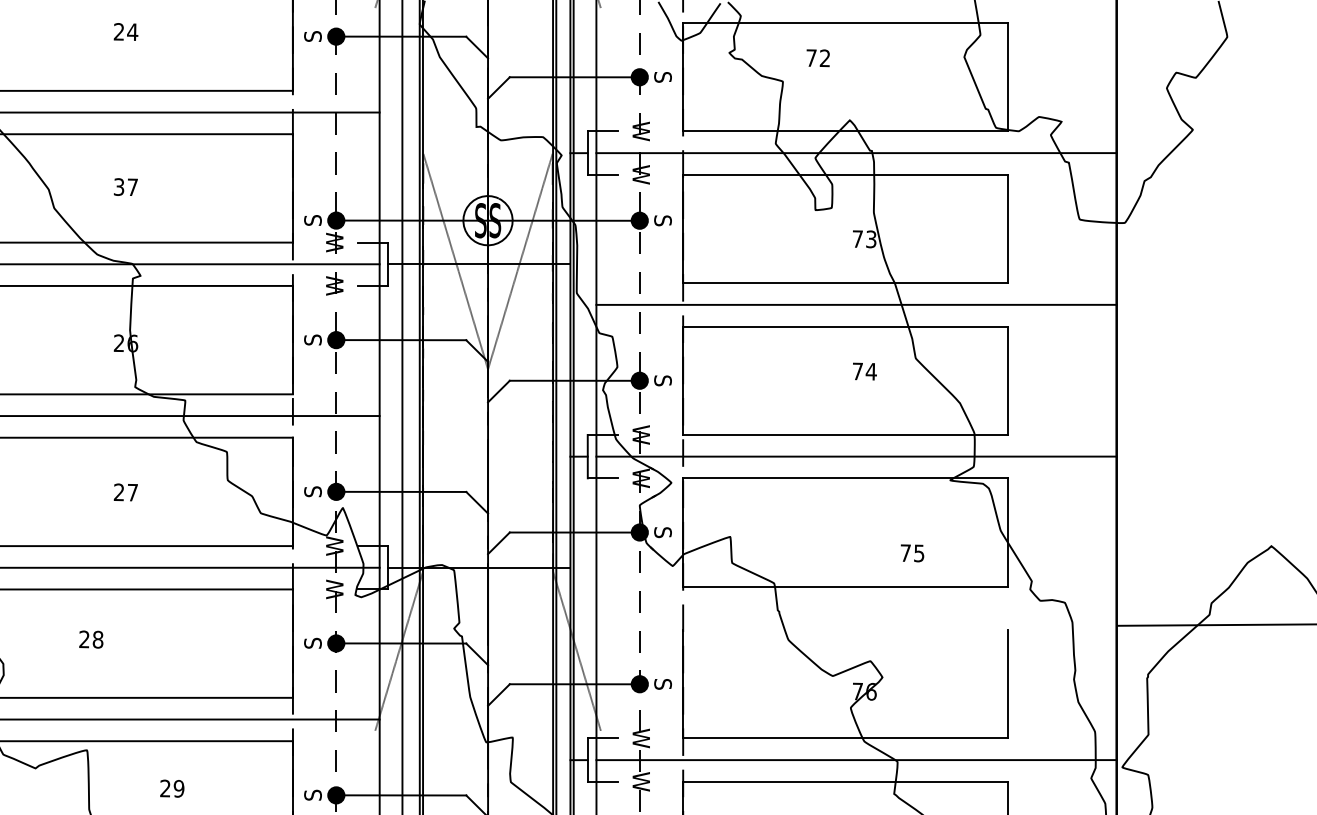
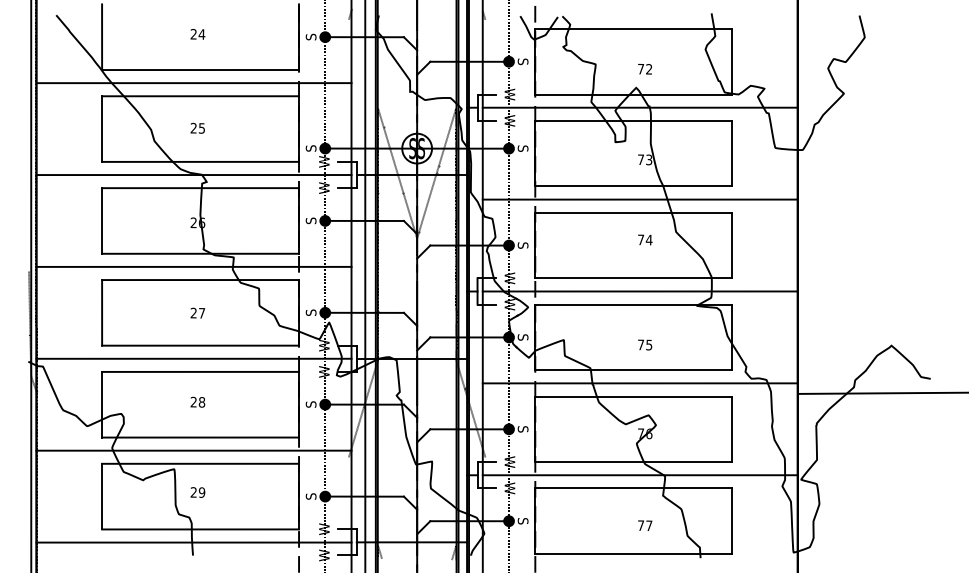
text: (817, 58) -> (644, 69), moved
text: (125, 187) -> (197, 128), 37 -> 25
text: (913, 552) -> (645, 344), moved
line: (855, 608) -> (639, 383), added
line: (845, 630) -> (633, 396), added
text: (90, 638) -> (197, 401), moved
text: (171, 788) -> (197, 492), moved

